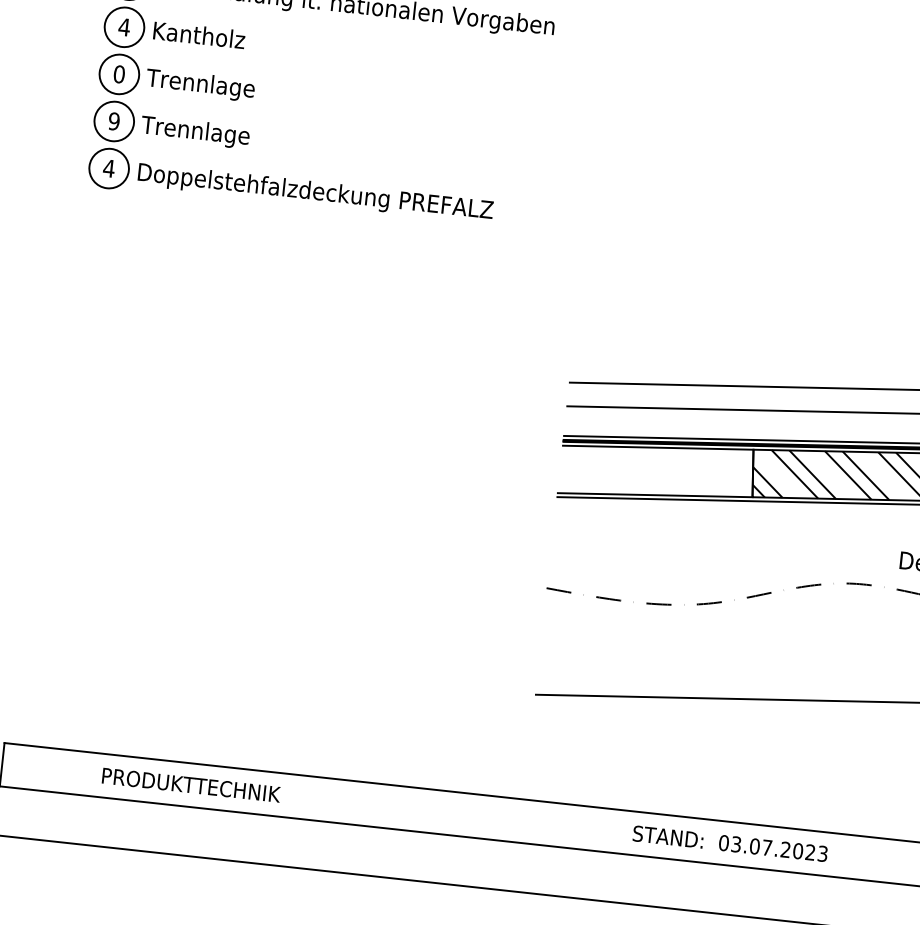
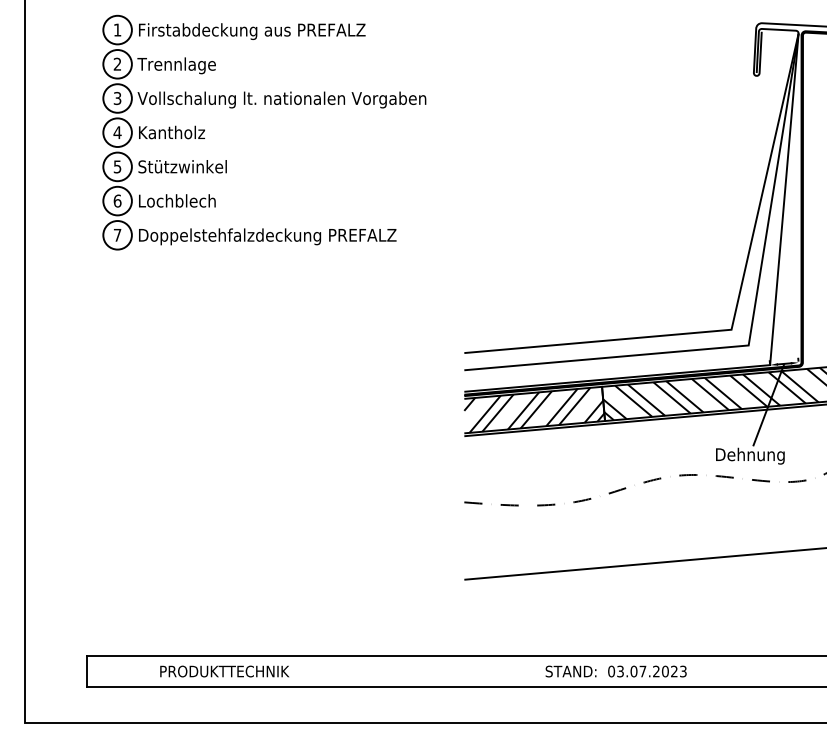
text: (119, 73) -> (117, 166), 0 -> 5
text: (207, 86) -> (181, 168), Trennlage -> Stützwinkel
text: (114, 120) -> (117, 200), 9 -> 6
text: (195, 132) -> (176, 202), Trennlage -> Lochblech
text: (108, 168) -> (117, 235), 4 -> 7
hatch: (657, 470) -> (534, 409), added

